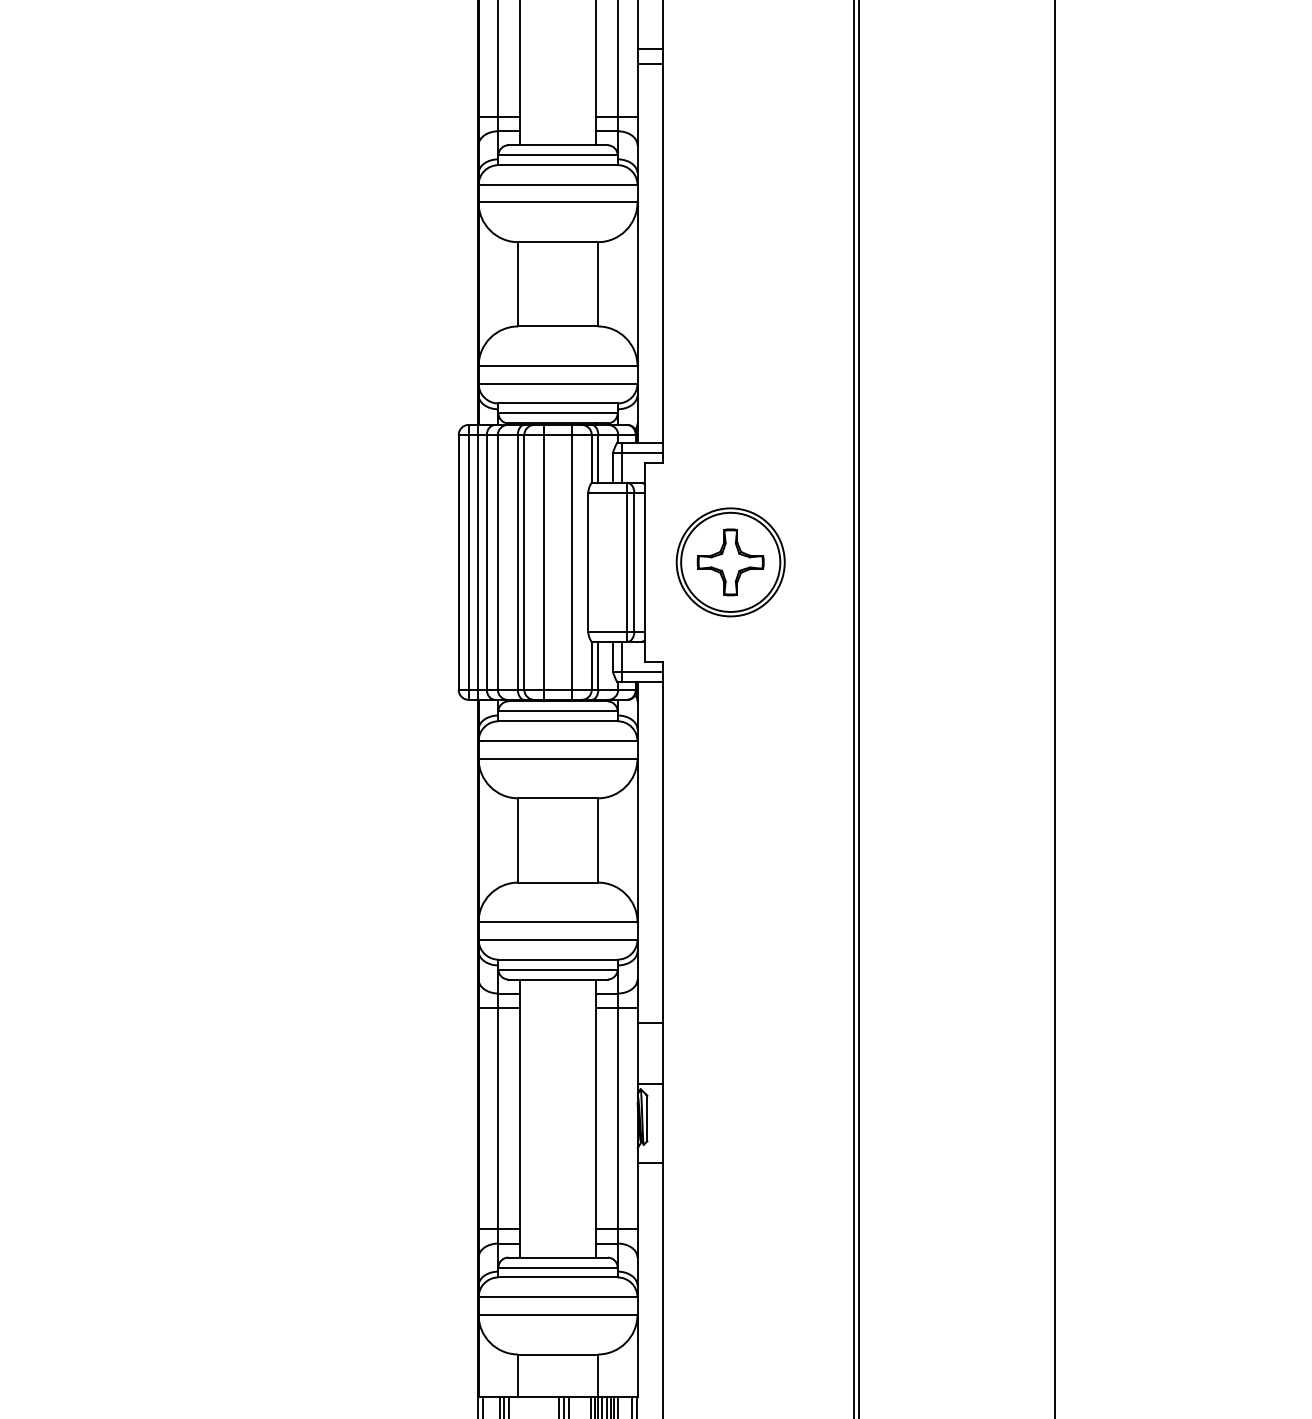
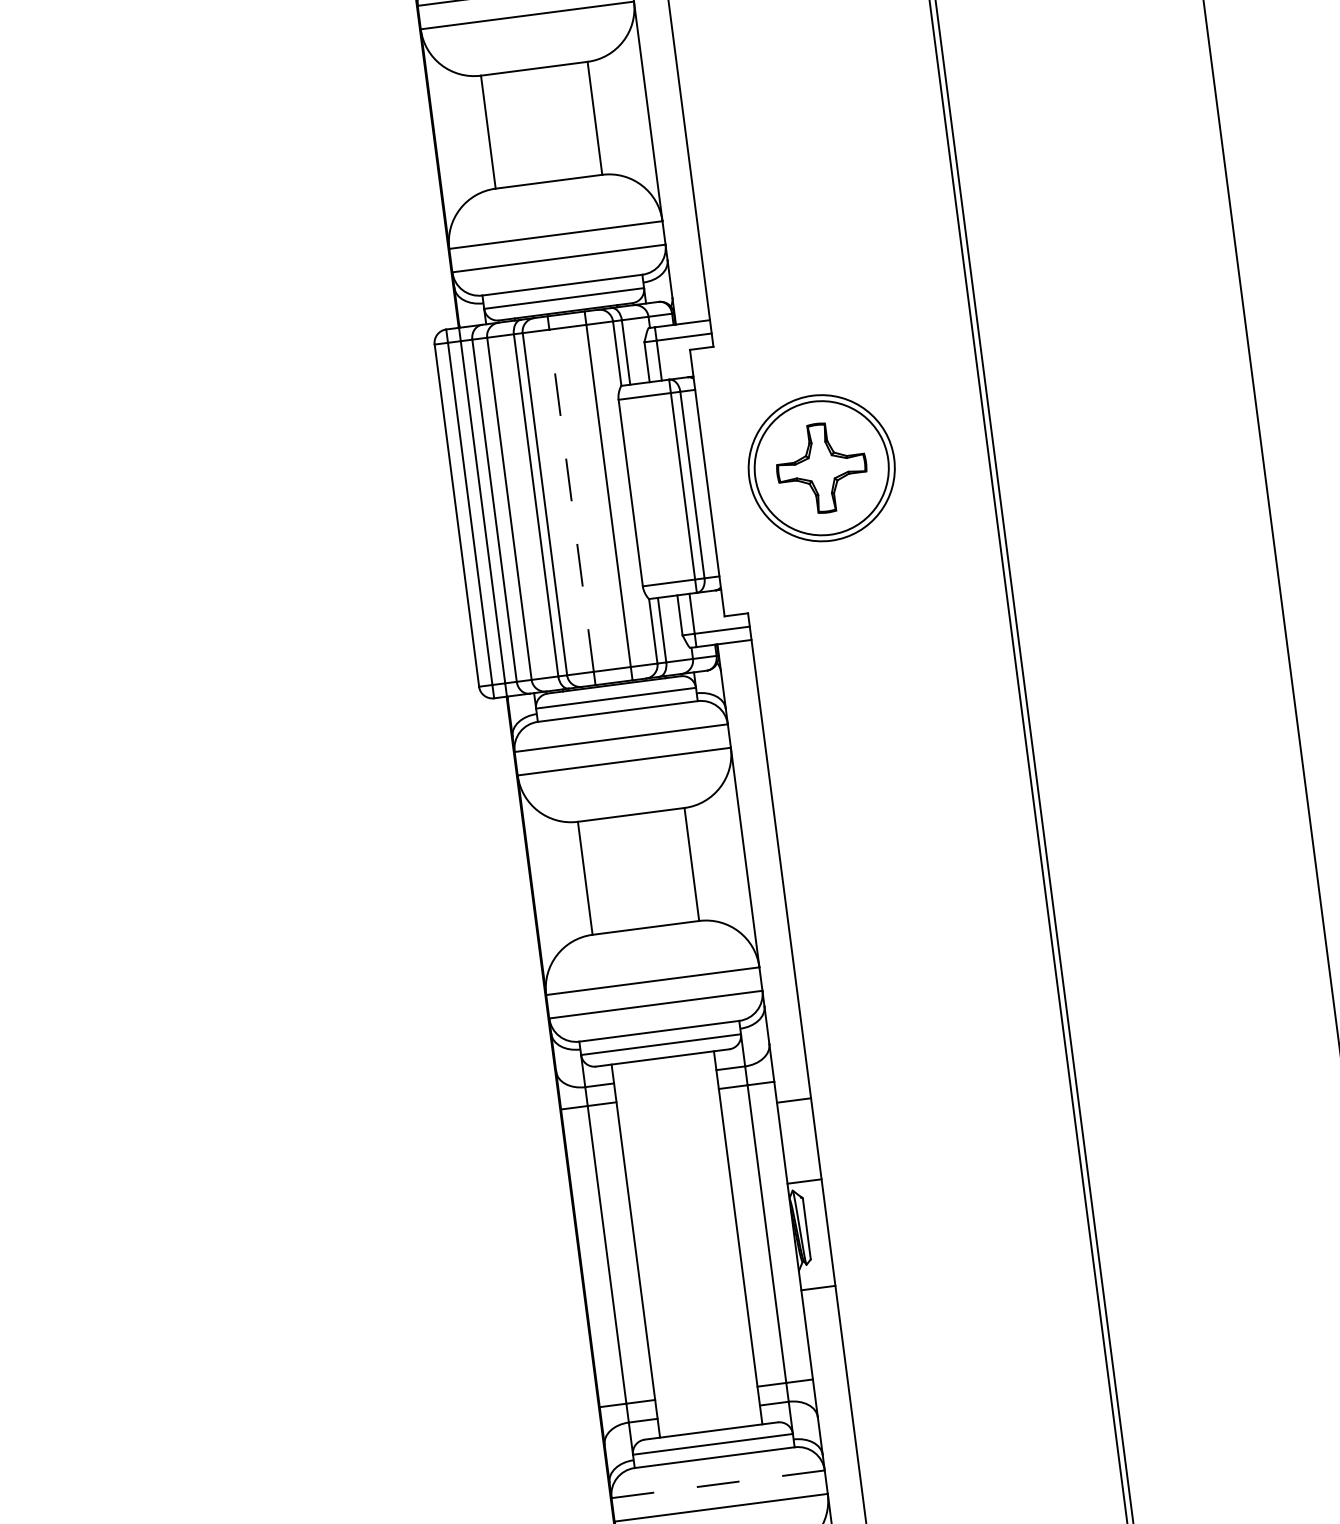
line: (544, 562) -> (571, 500), solid -> dashed
line: (557, 1297) -> (717, 1484), solid -> dashed

